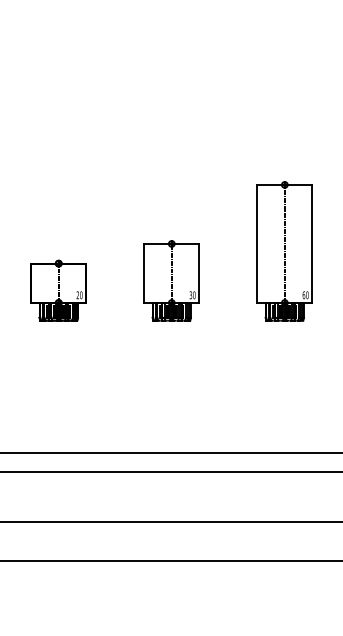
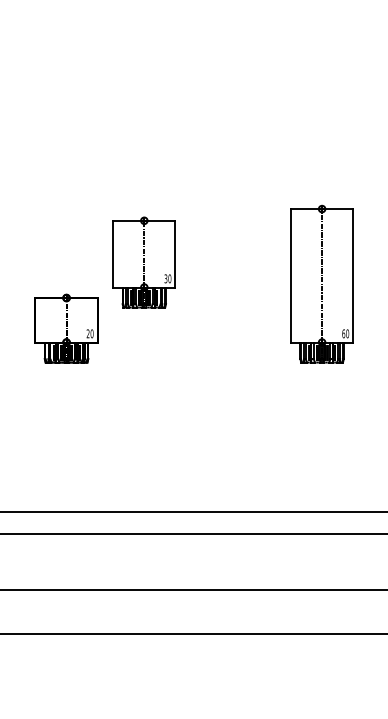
part: (171, 280) -> (143, 262), moved

